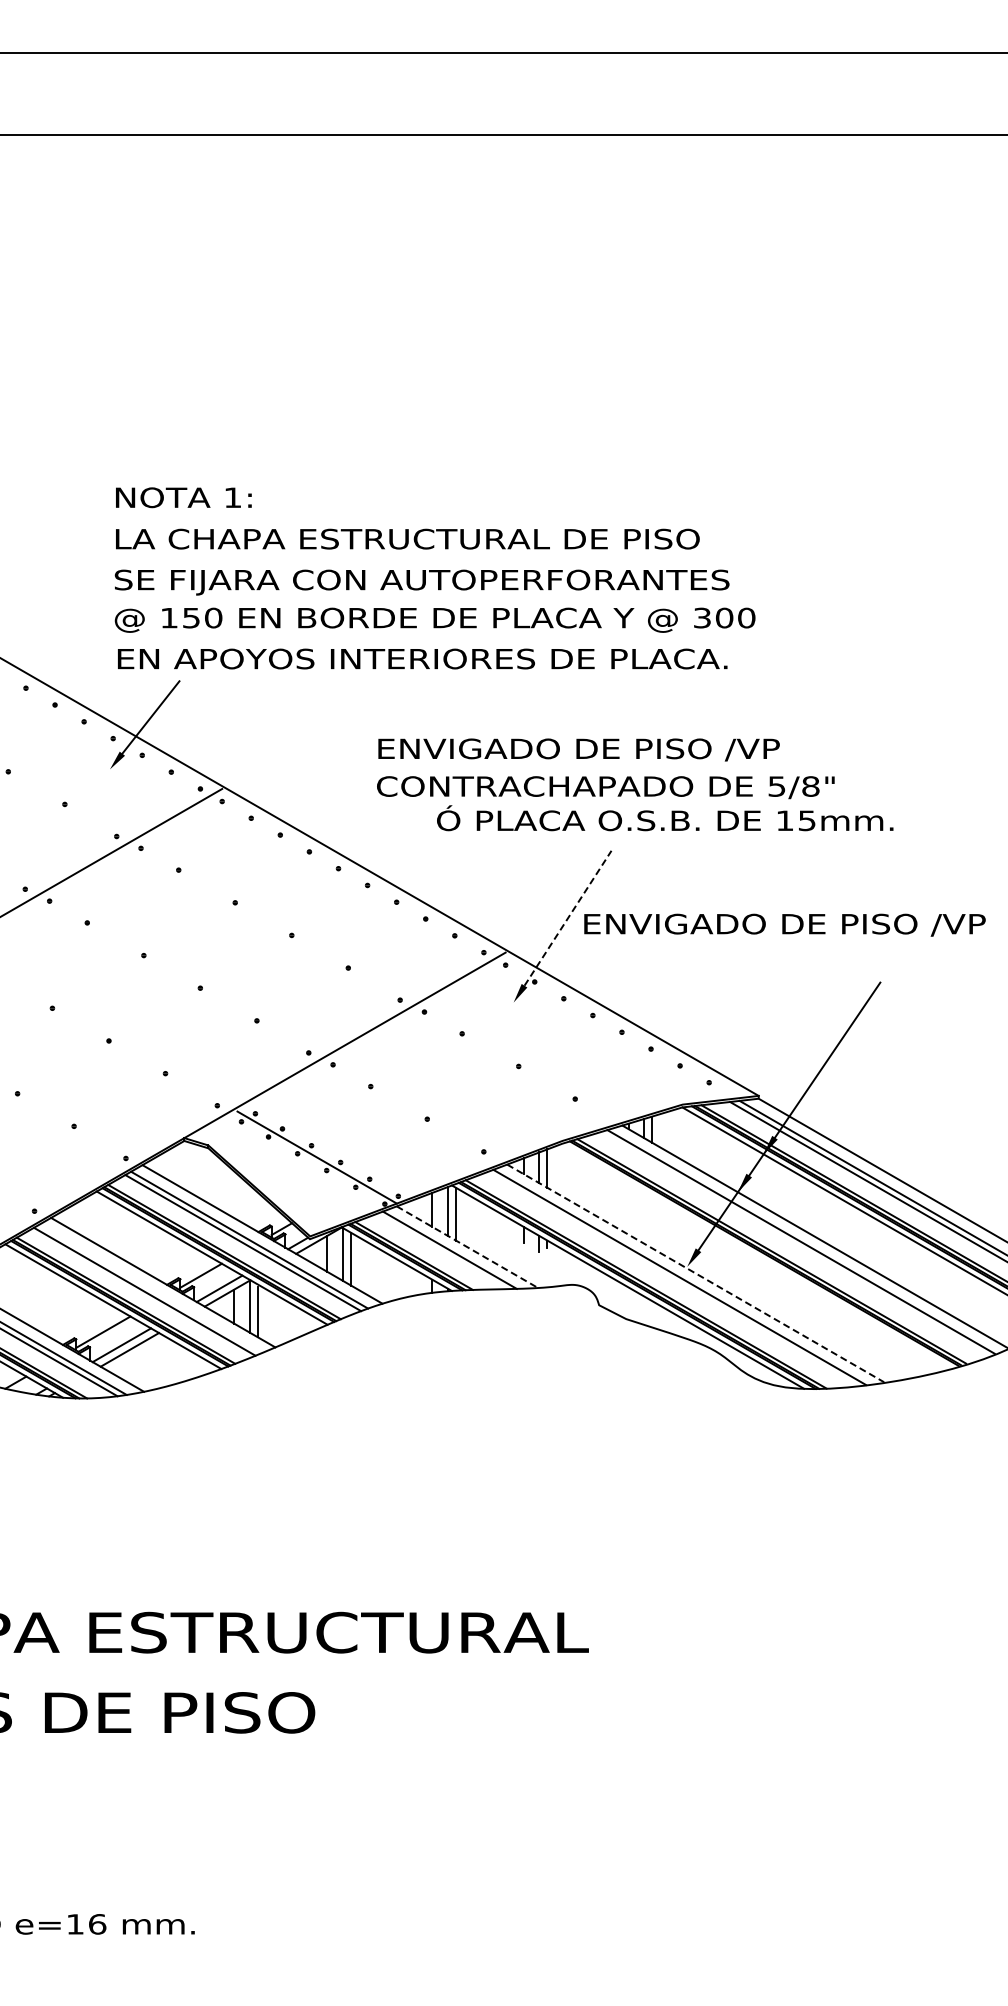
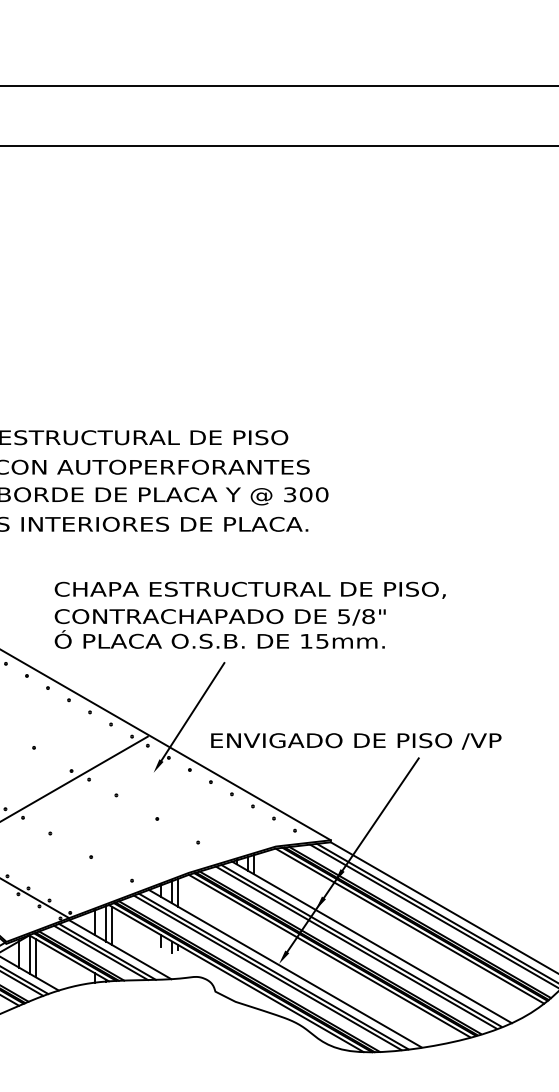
text: (647, 750) -> (250, 590), ENVIGADO DE PISO /VP -> CHAPA ESTRUCTURAL DE PISO,
text: (665, 818) -> (220, 639), moved
line: (568, 917) -> (193, 711), dashed -> solid
text: (784, 924) -> (355, 740), moved
line: (793, 1244) -> (355, 947), added
line: (467, 1247) -> (120, 949), dashed -> solid
line: (440, 1251) -> (100, 952), added
line: (756, 1255) -> (329, 955), added
line: (695, 1273) -> (285, 968), dashed -> solid
line: (671, 1279) -> (267, 973), added

